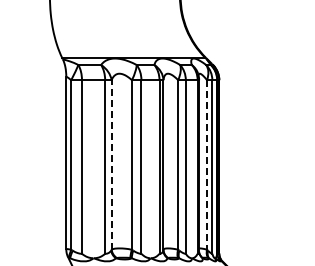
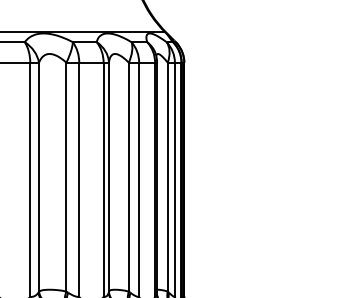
line: (111, 165) -> (38, 177), dashed -> solid
line: (207, 165) -> (168, 177), dashed -> solid

